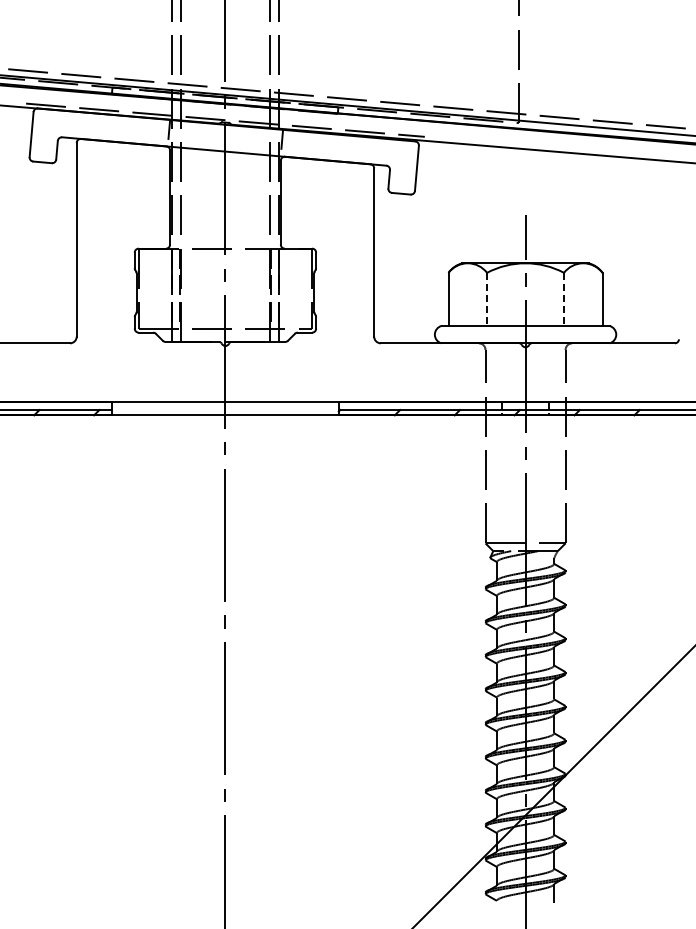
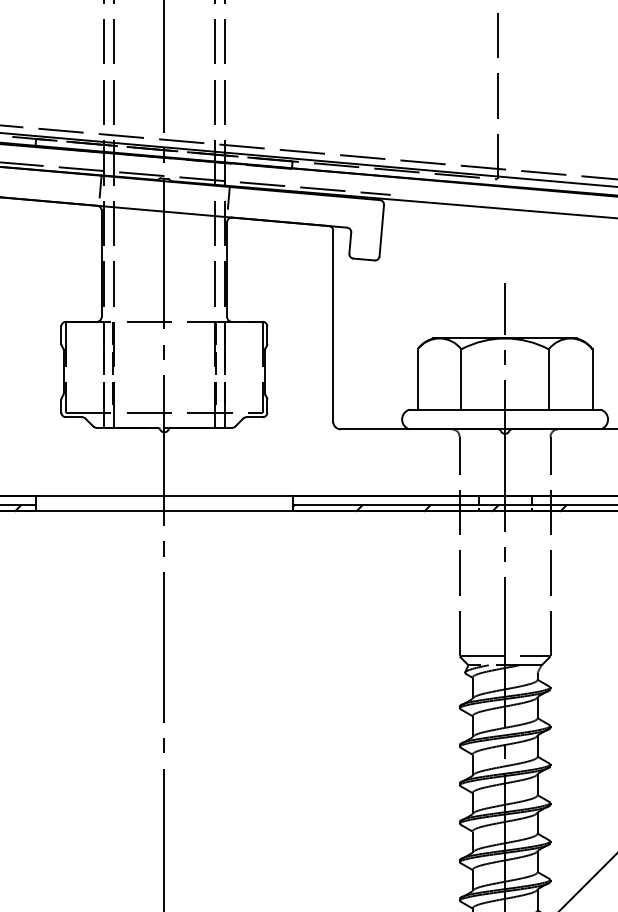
line: (487, 299) -> (461, 379), dashed -> solid
line: (564, 299) -> (549, 379), dashed -> solid

